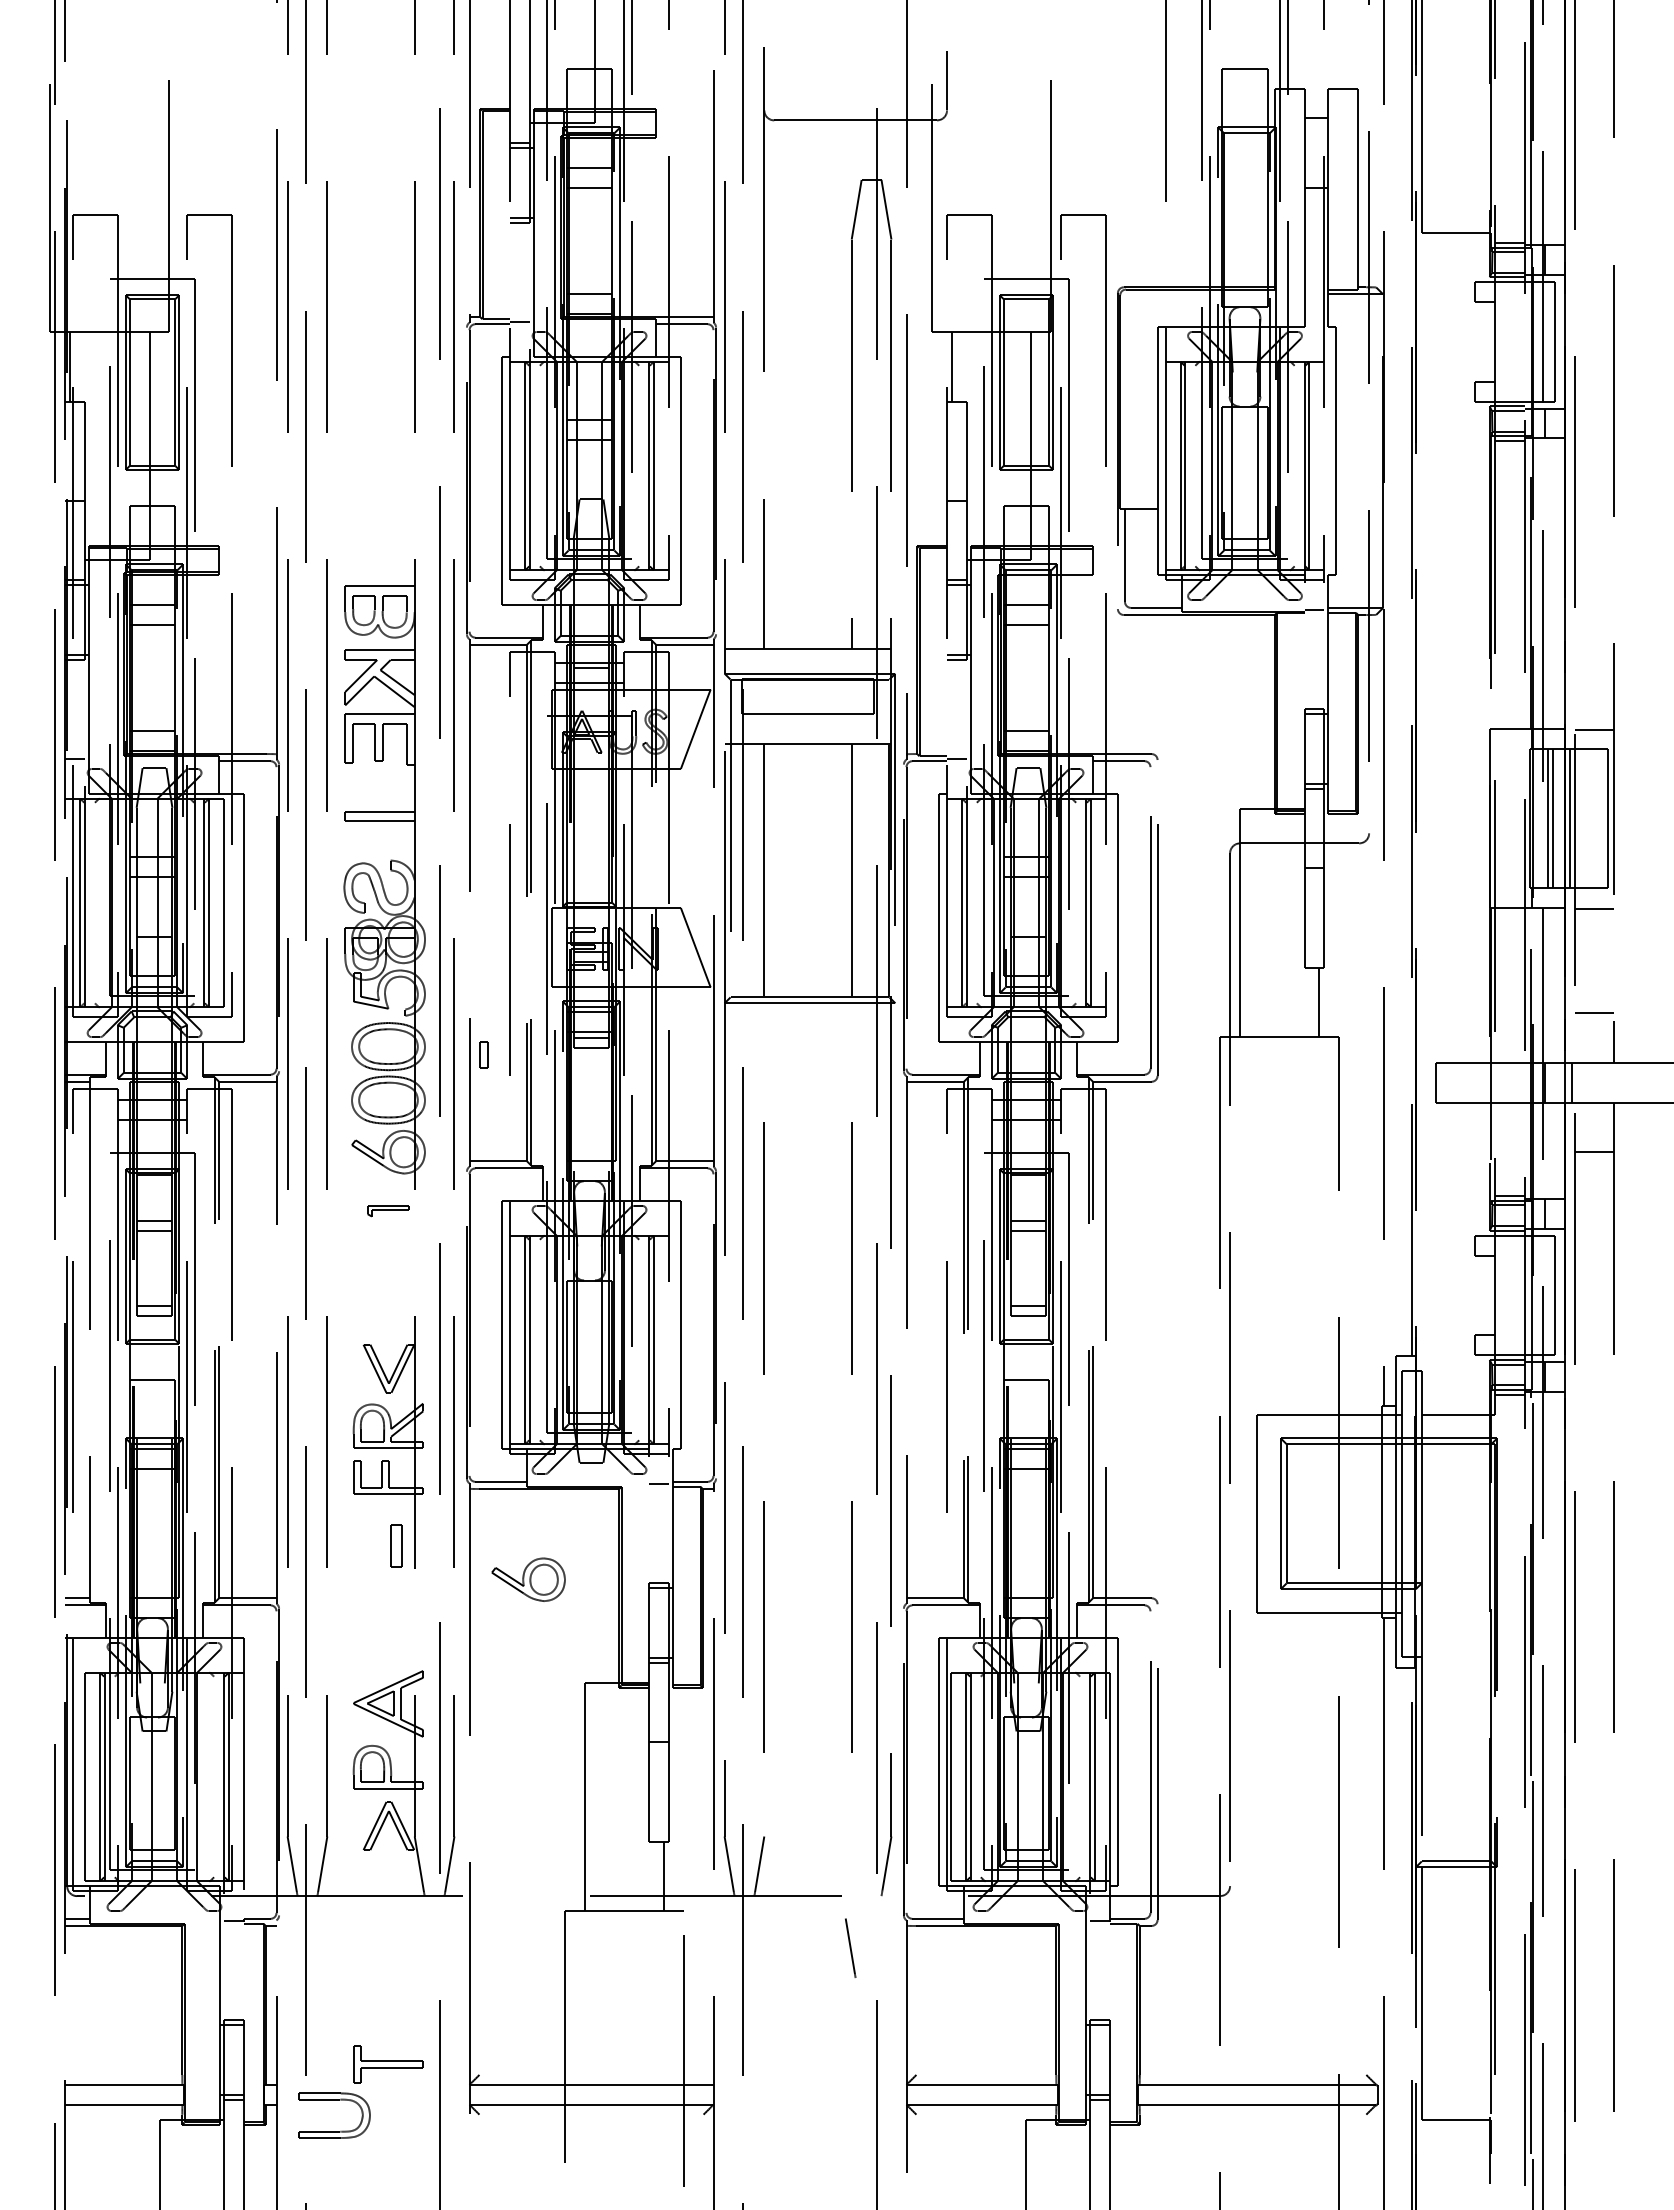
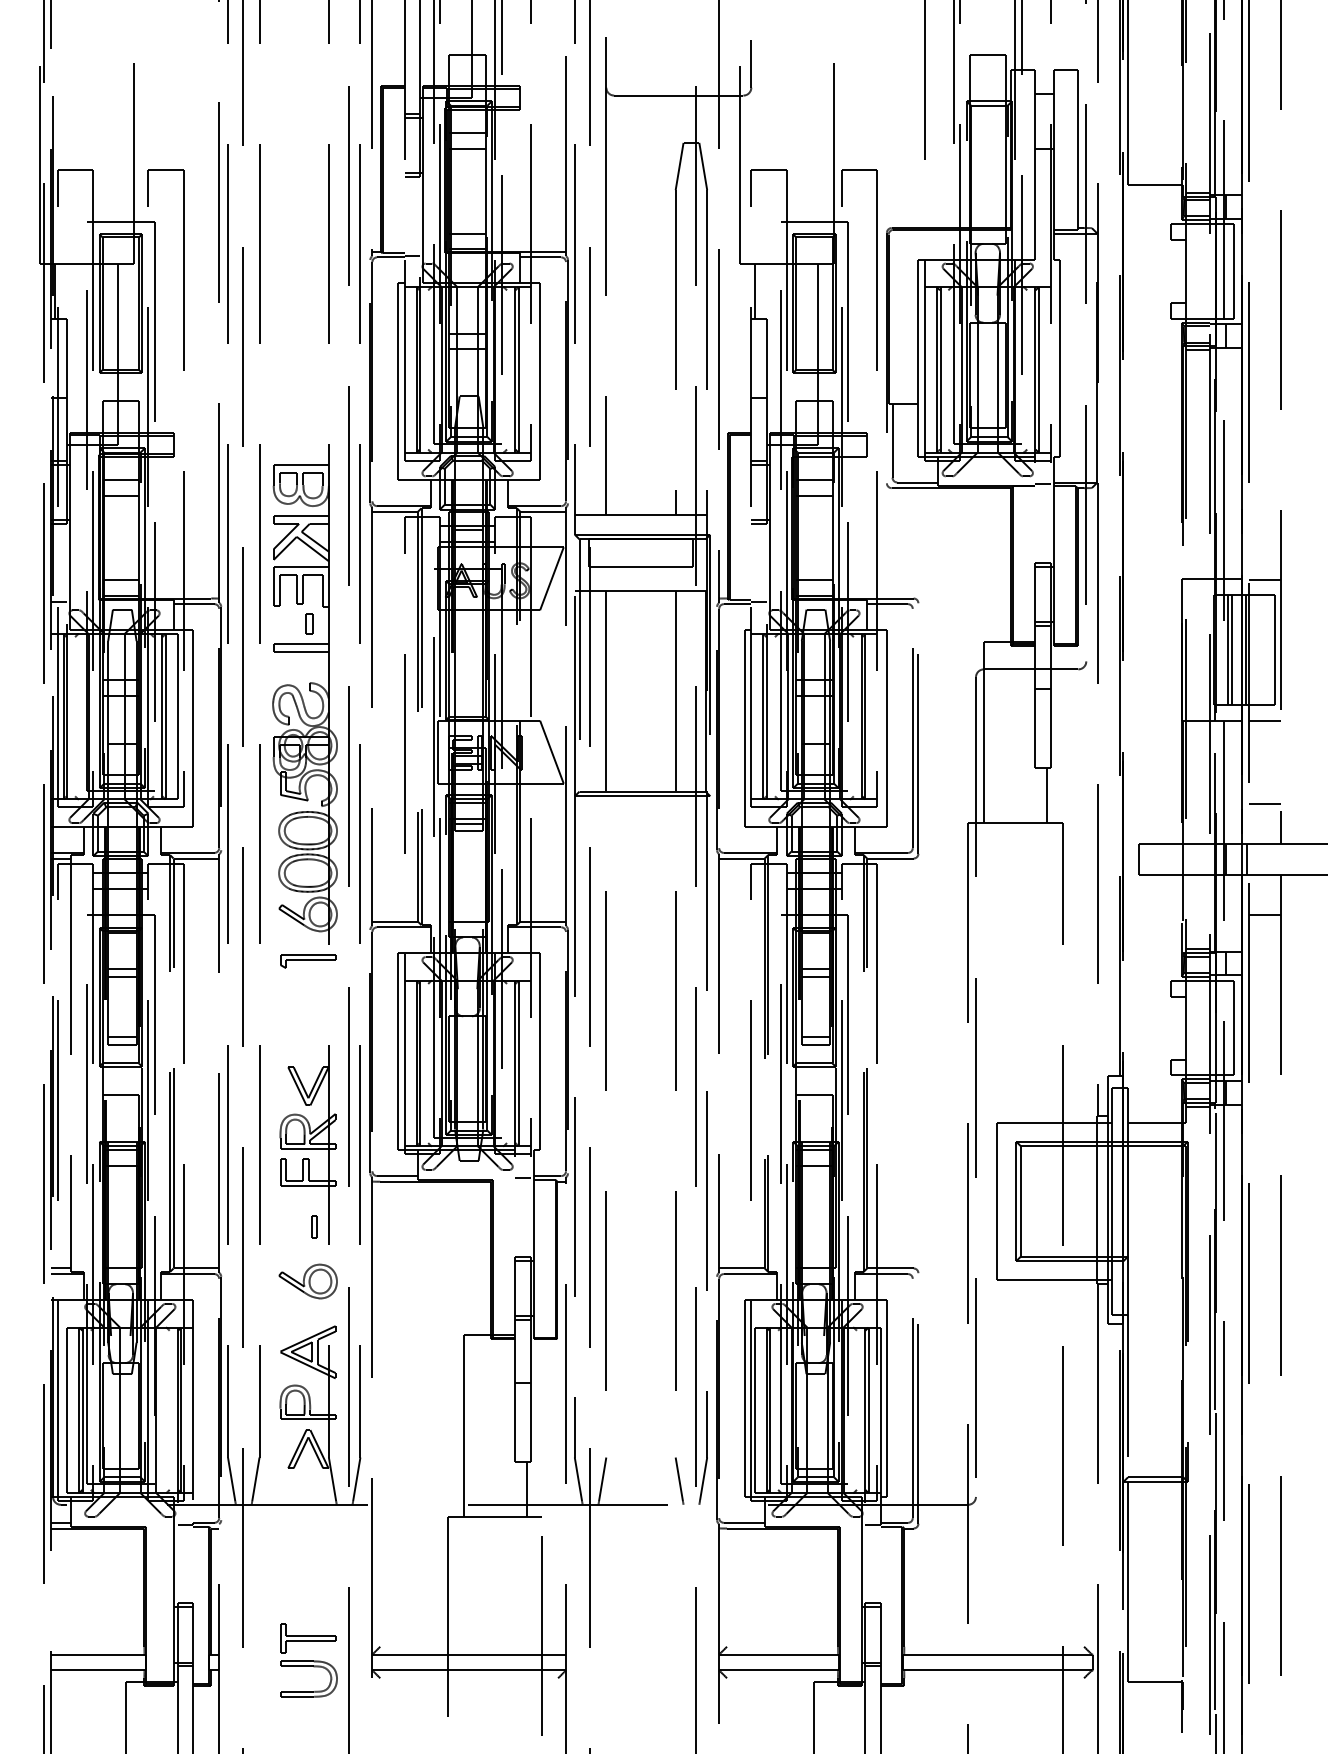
part: (483, 1054) -> (308, 623), moved
part: (388, 1211) -> (308, 961), size x1.67
part: (396, 1546) -> (314, 1227), size x0.62
part: (528, 1579) -> (308, 1281), moved
line: (850, 1947) -> (679, 1480), moved
part: (334, 2100) -> (308, 1667), moved

